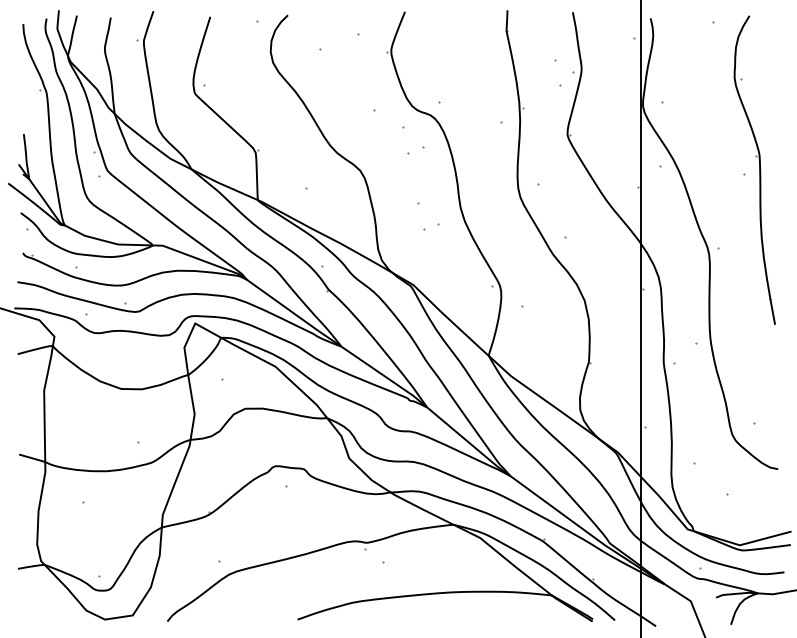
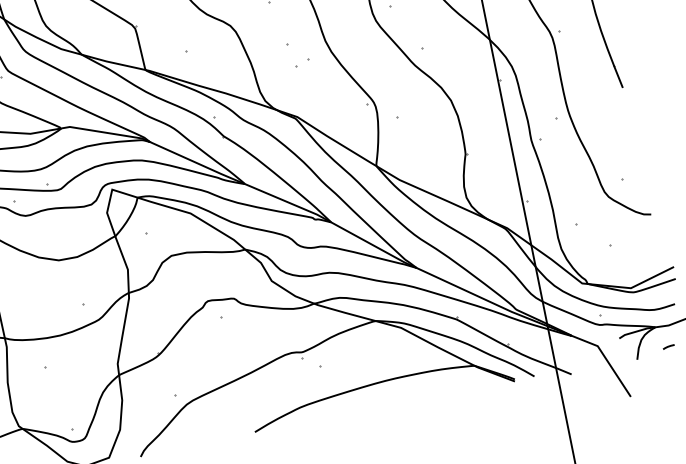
line: (767, 617) -> (668, 346), added

